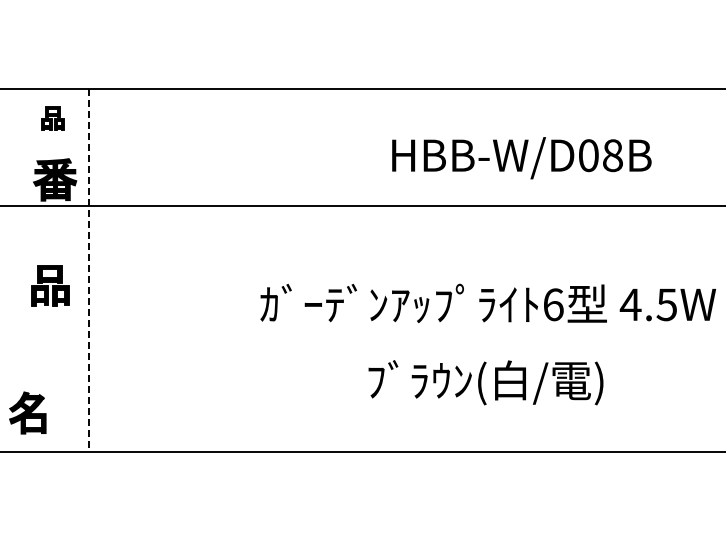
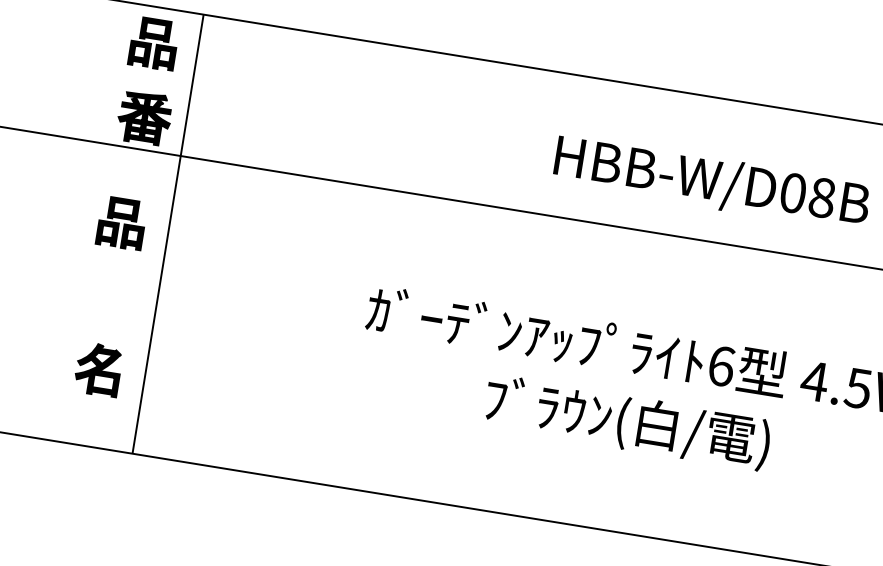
part: (53, 118) -> (154, 43), size x1.67
line: (89, 270) -> (168, 234), dashed -> solid
part: (50, 285) -> (121, 222), moved
text: (485, 382) -> (626, 422), moved
part: (27, 412) -> (98, 368), moved

